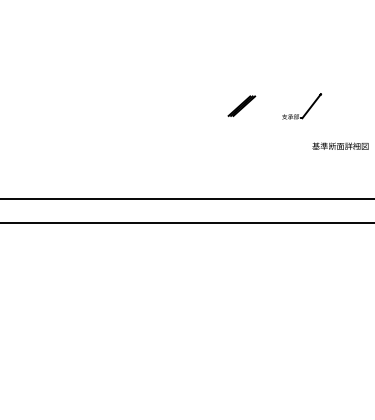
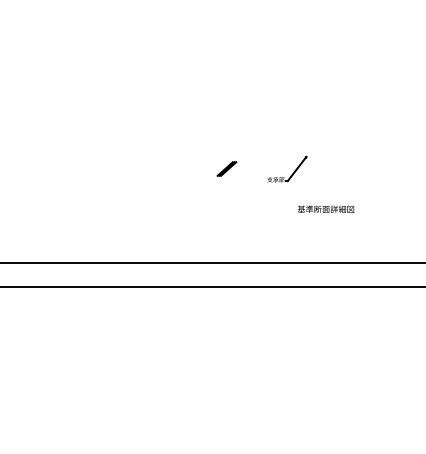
part: (241, 105) -> (226, 168), size x0.7

